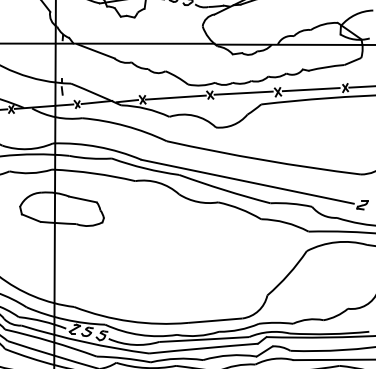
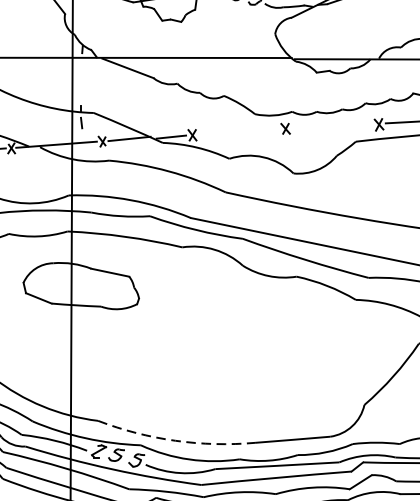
line: (243, 92) -> (331, 125), removed
line: (175, 97) -> (237, 132), removed
arc: (130, 321) -> (175, 440), solid -> dashed

